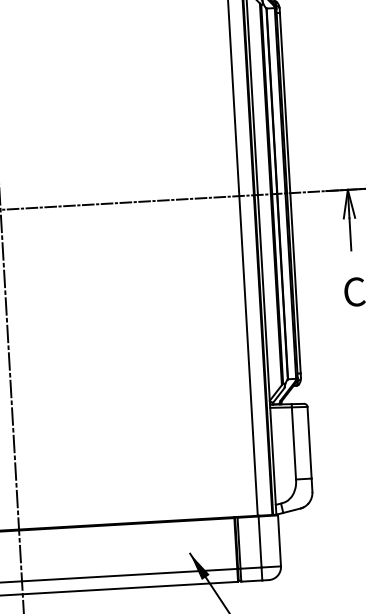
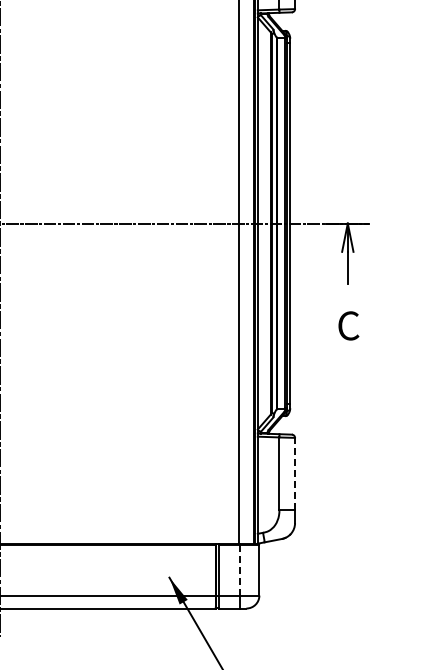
line: (309, 442) -> (295, 473), solid -> dashed
line: (259, 542) -> (239, 570), solid -> dashed

